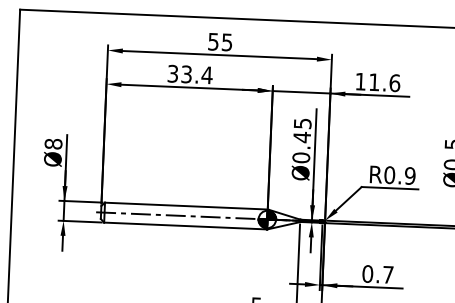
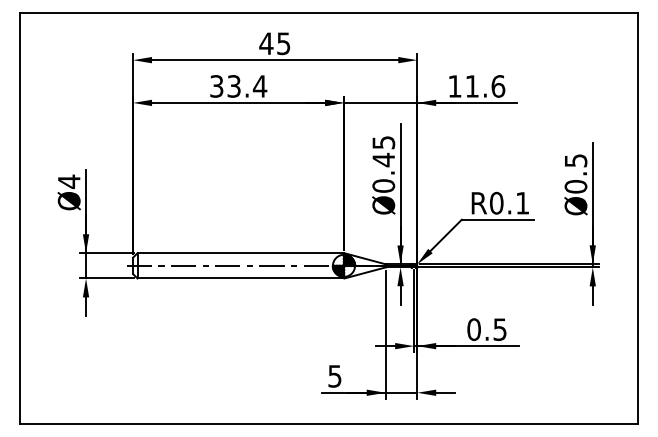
text: (213, 41) -> (266, 43), 55 -> 45
text: (53, 143) -> (68, 181), Ø8 -> Ø4
text: (410, 175) -> (522, 202), R0.9 -> R0.1
text: (387, 274) -> (499, 329), 0.7 -> 0.5

